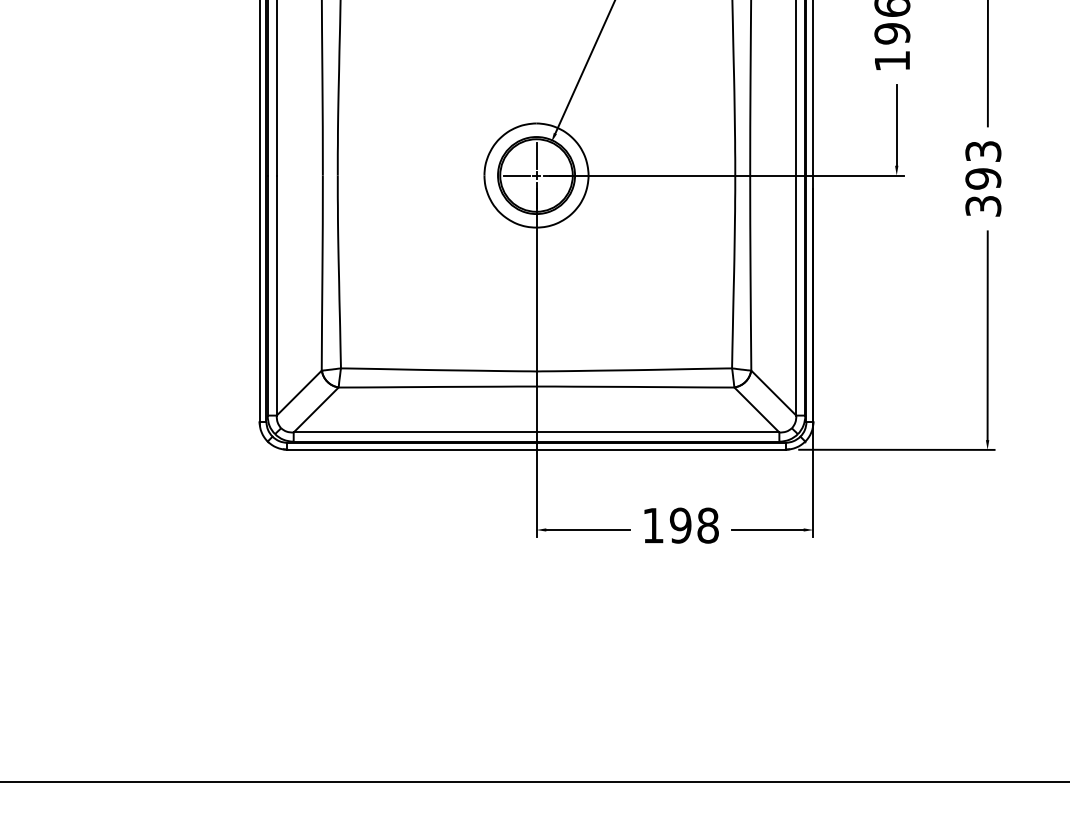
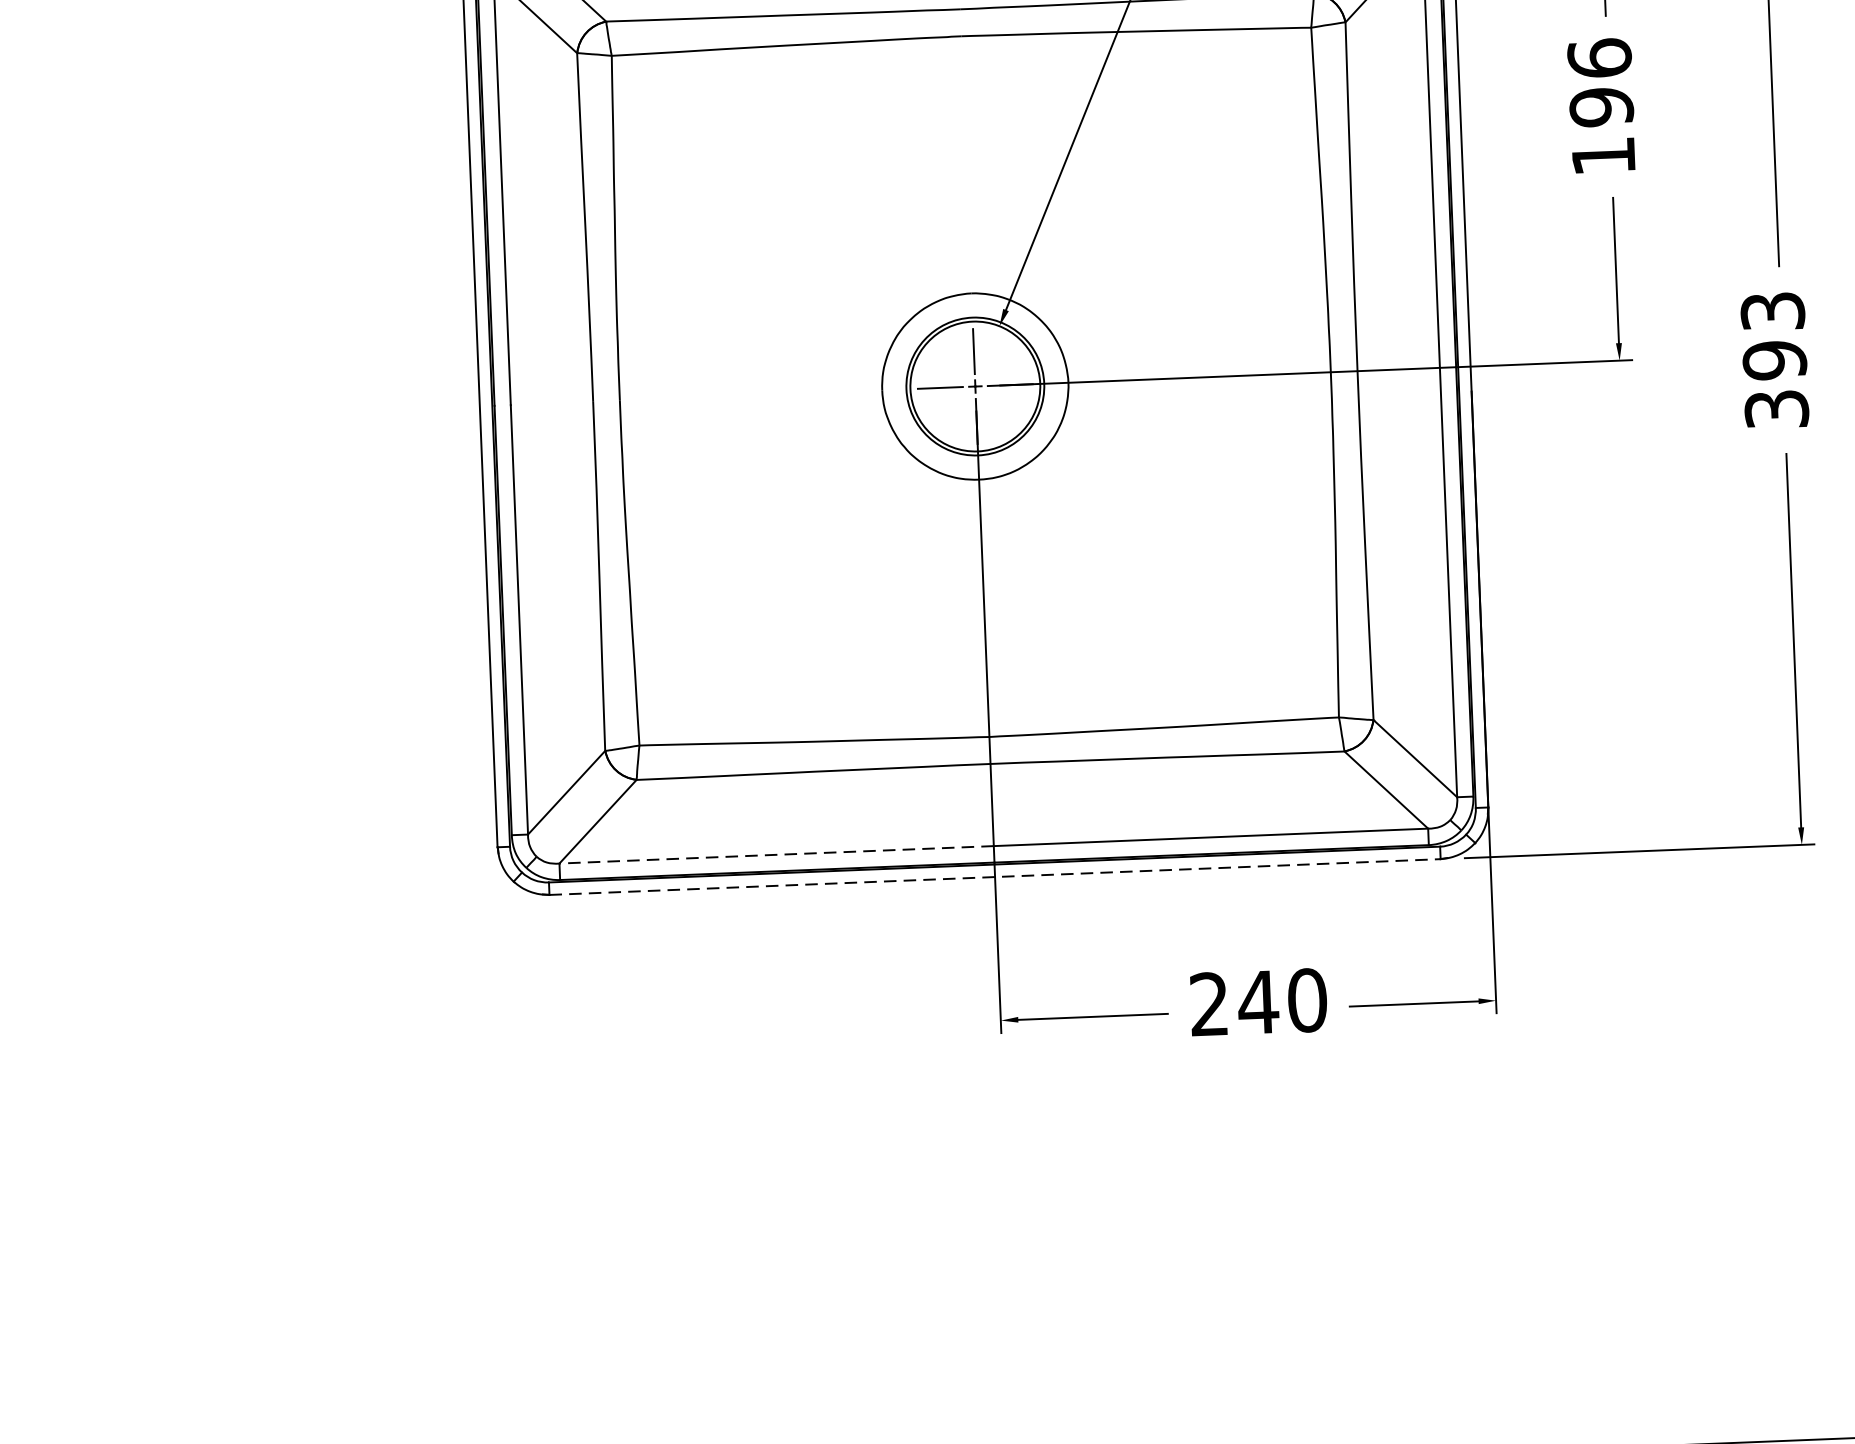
line: (414, 432) -> (775, 854), solid -> dashed
line: (537, 449) -> (996, 876), solid -> dashed
text: (680, 525) -> (1258, 1002), 198 -> 240

